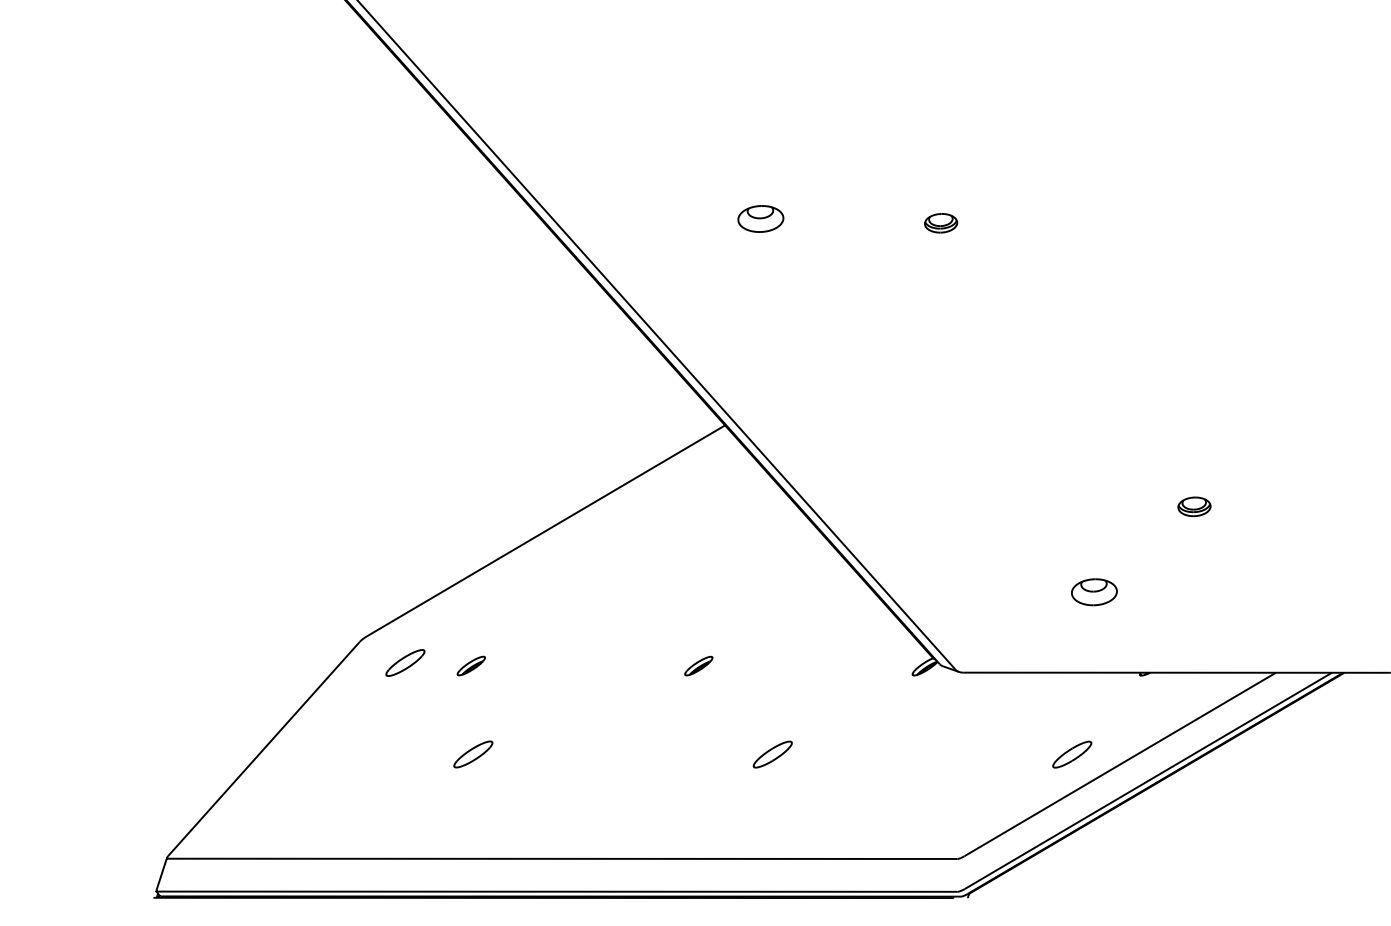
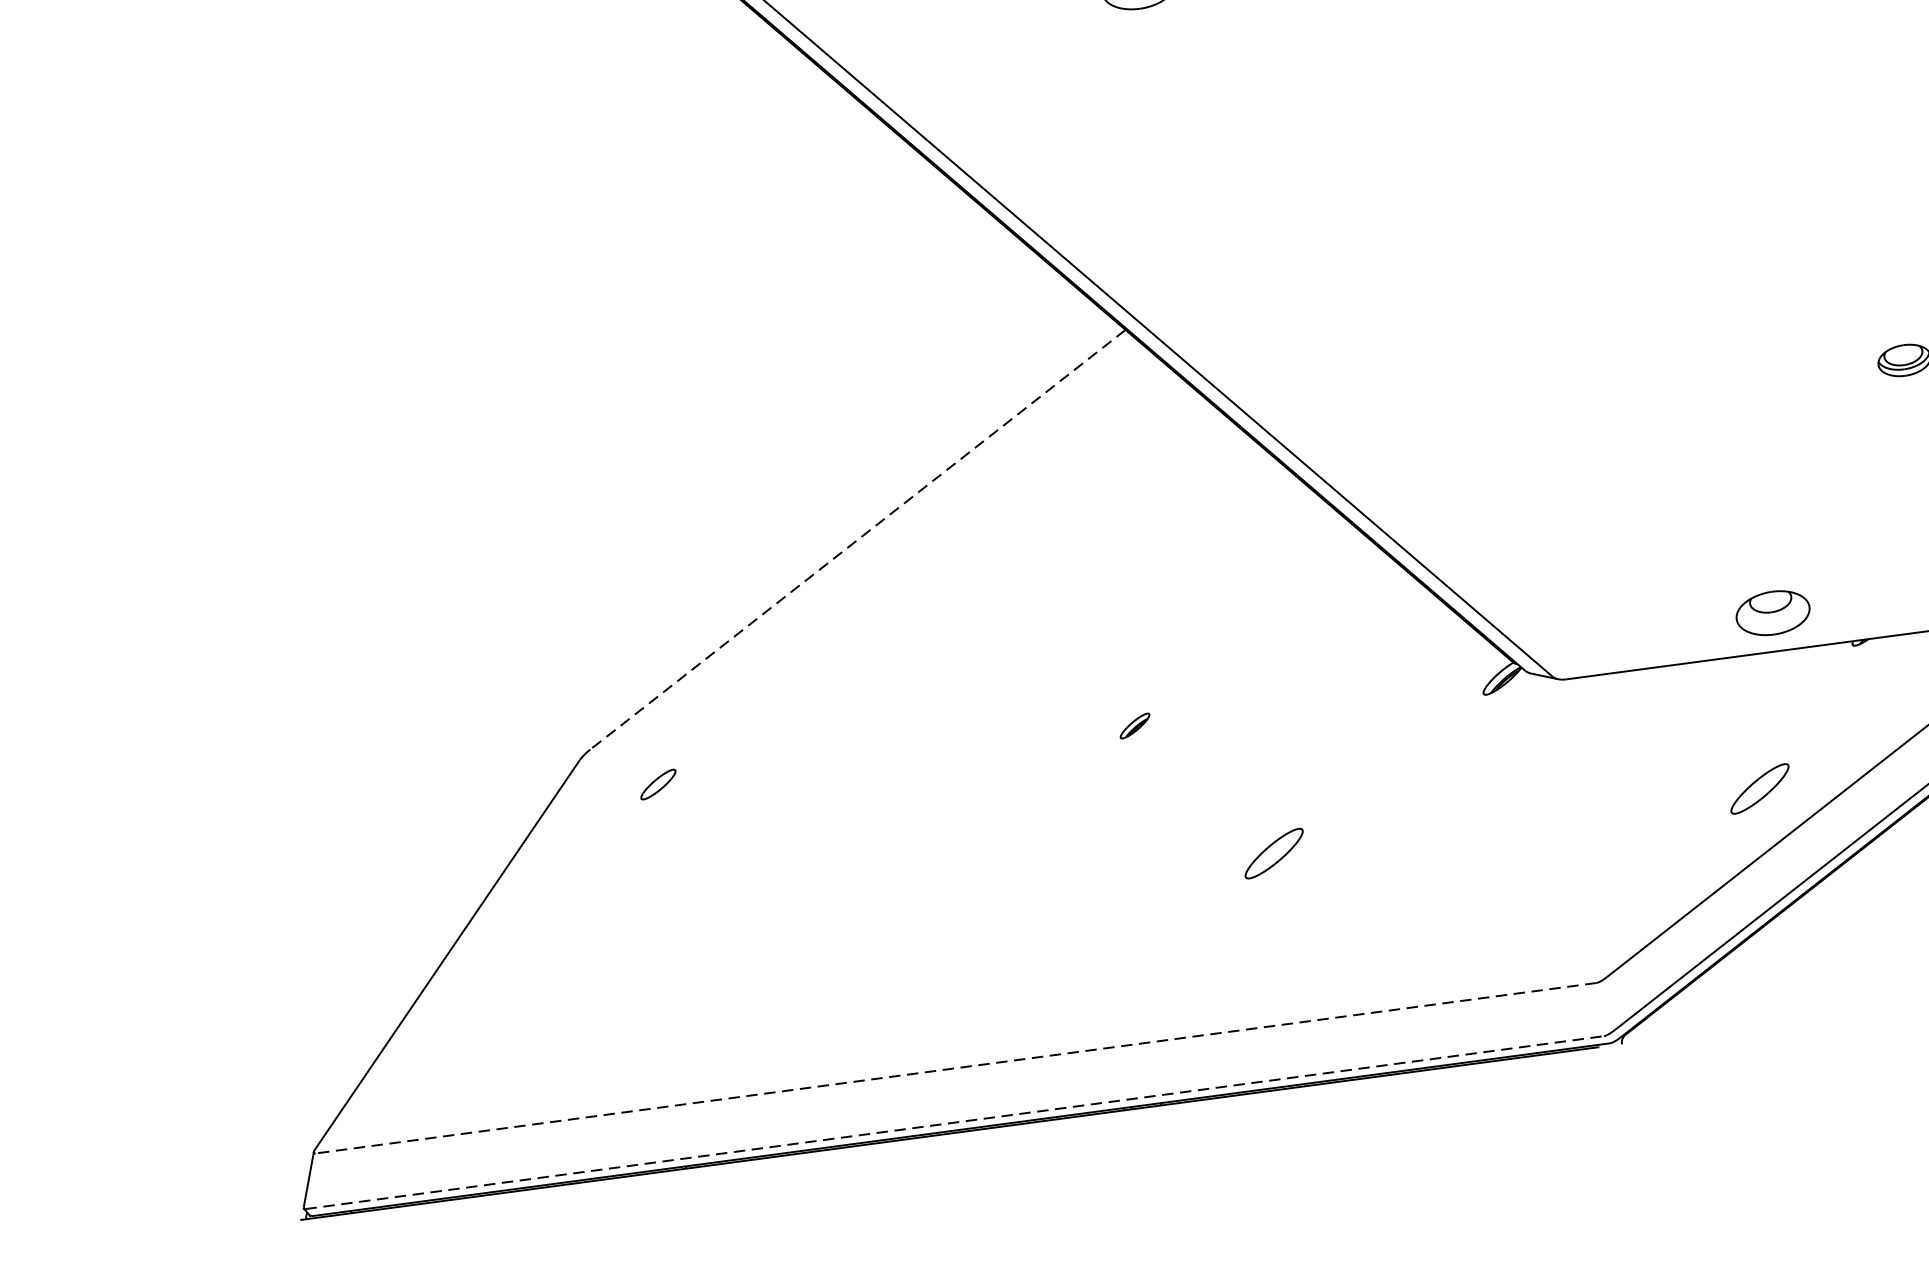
line: (546, 530) -> (858, 539), solid -> dashed
part: (1094, 592) -> (1773, 613), moved
part: (405, 662) -> (658, 783), size x0.6
part: (470, 665) -> (764, 774), removed
part: (698, 665) -> (1134, 725), size x0.7
part: (473, 754) -> (788, 918), removed
line: (562, 858) -> (955, 1067), solid -> dashed
line: (558, 891) -> (956, 1122), solid -> dashed

